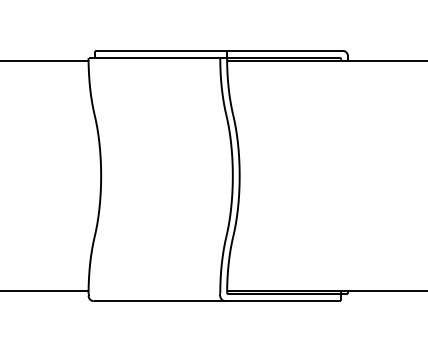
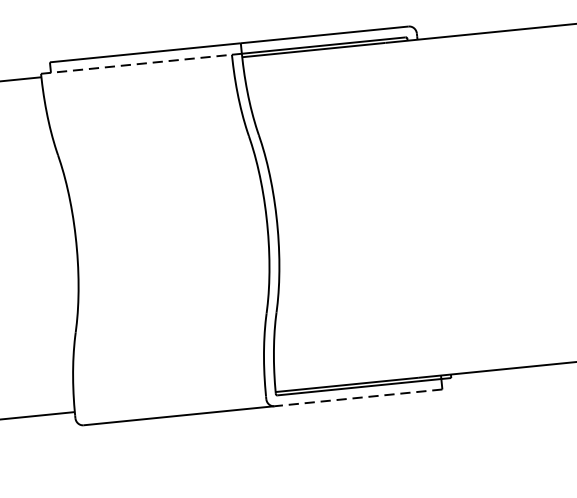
line: (154, 58) -> (136, 64), solid -> dashed
line: (283, 301) -> (358, 398), solid -> dashed

